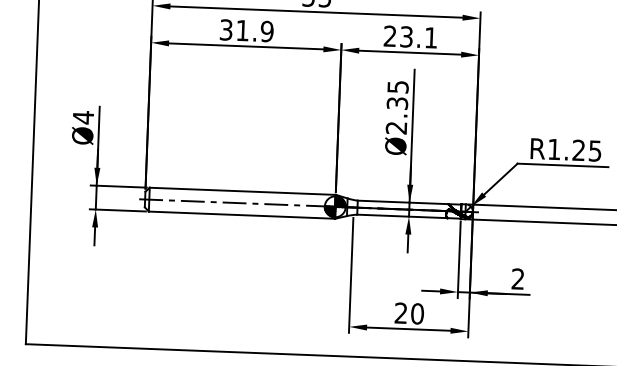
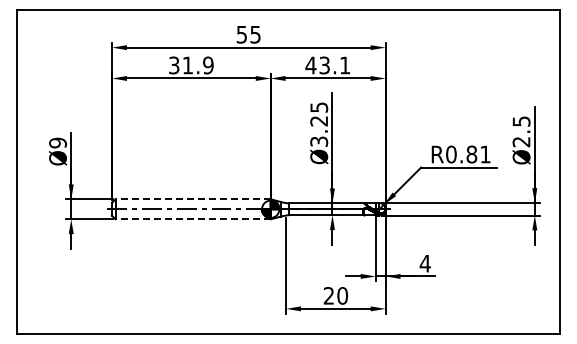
text: (389, 36) -> (310, 65), 23.1 -> 43.1
text: (397, 115) -> (319, 131), Ø2.35 -> Ø3.25
text: (82, 116) -> (57, 142), Ø4 -> Ø9
text: (574, 150) -> (468, 154), R1.25 -> R0.81
line: (243, 191) -> (193, 199), solid -> dashed
line: (242, 215) -> (193, 219), solid -> dashed
text: (517, 278) -> (424, 263), 2 -> 4

